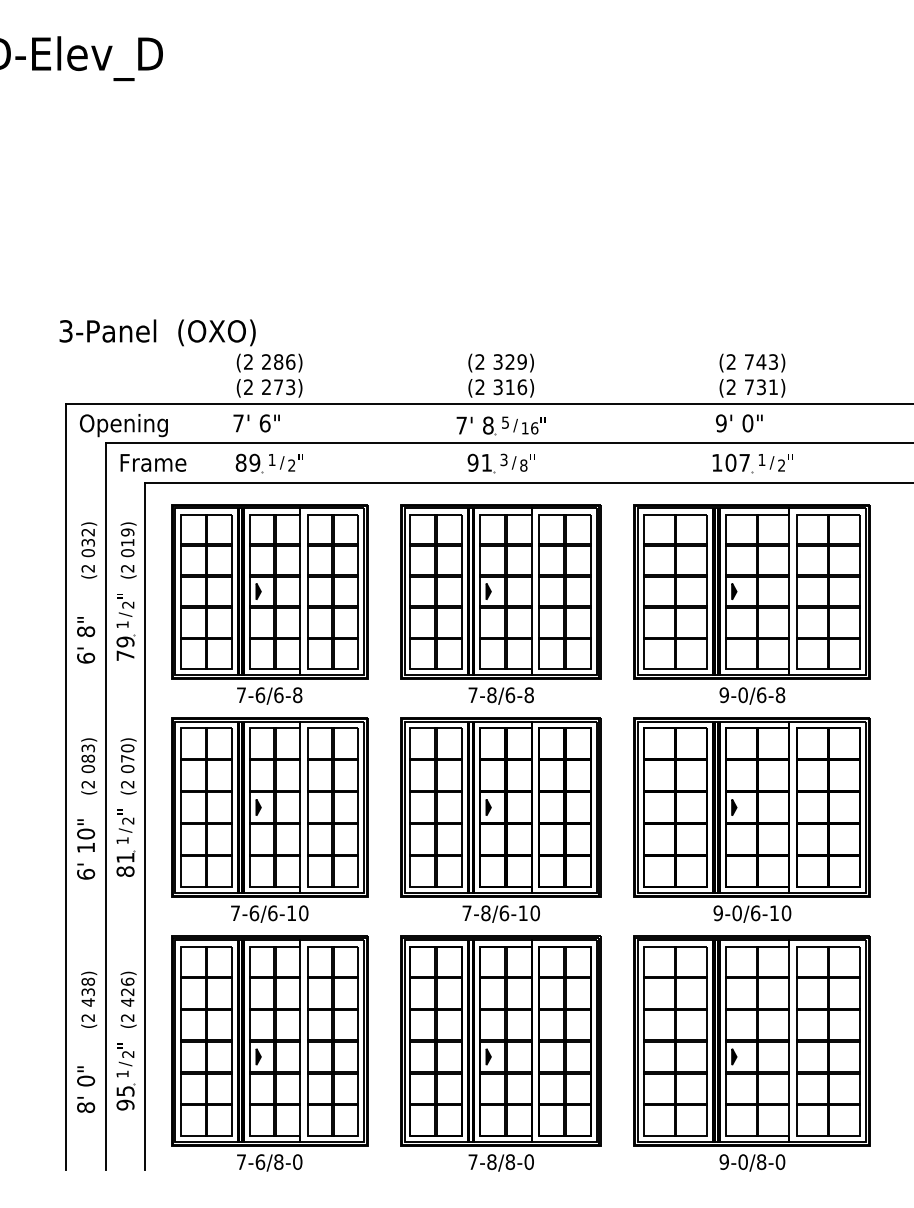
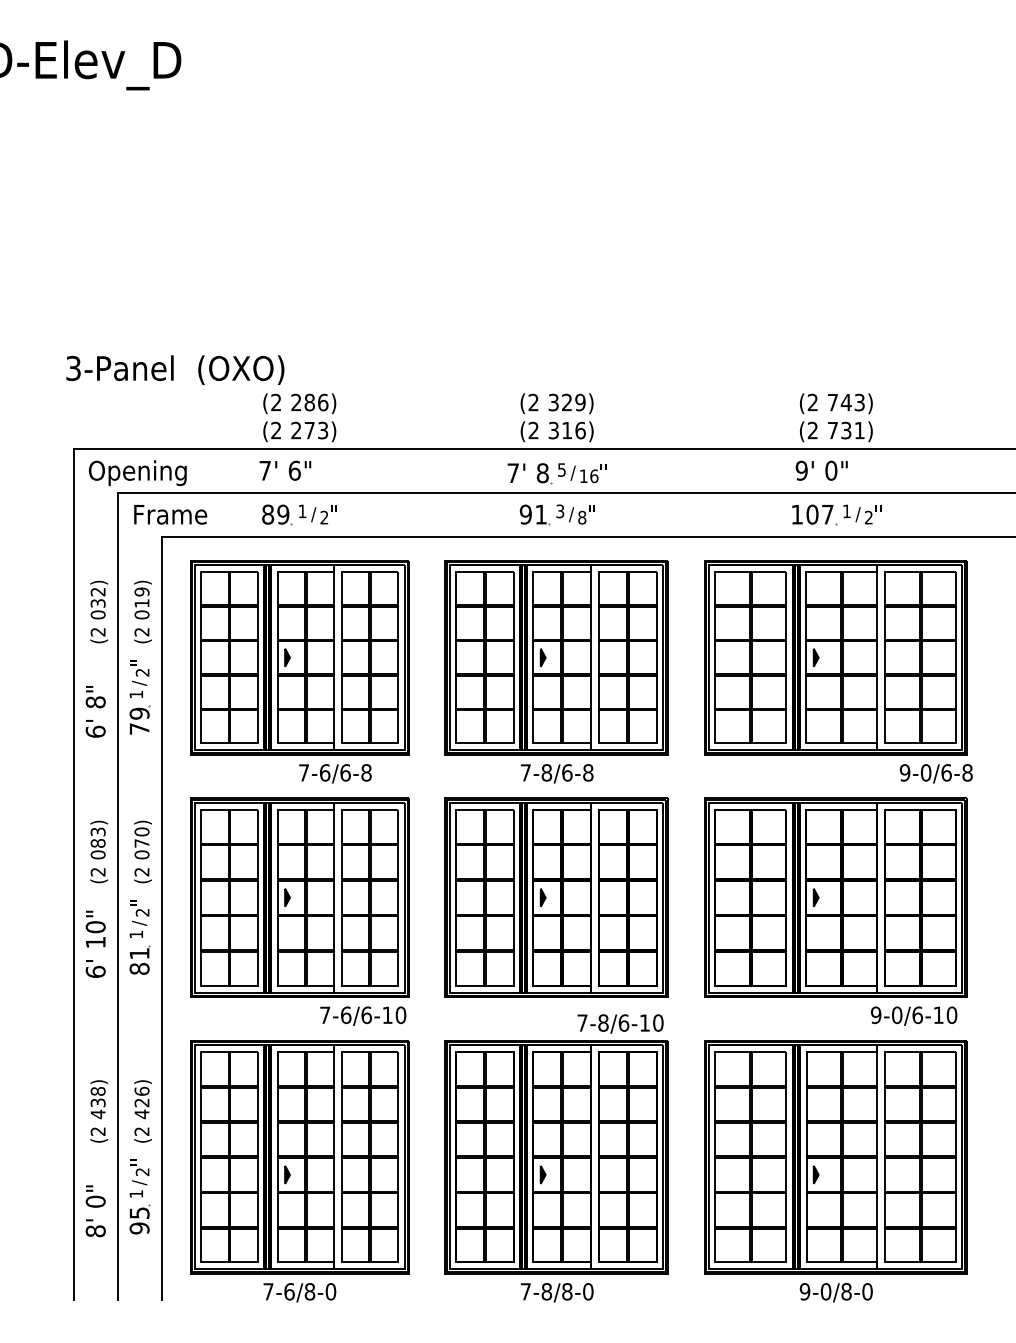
text: (269, 695) -> (335, 773), moved
text: (752, 695) -> (936, 773), moved
text: (269, 913) -> (362, 1015), moved
text: (500, 913) -> (619, 1023), moved
text: (752, 913) -> (914, 1015), moved

